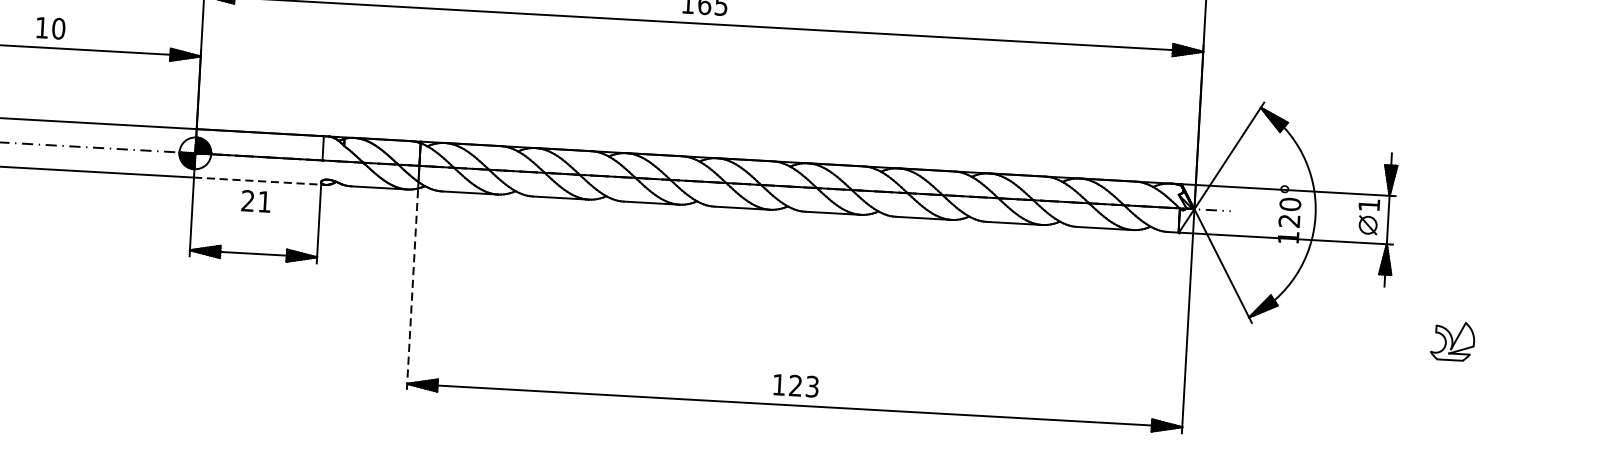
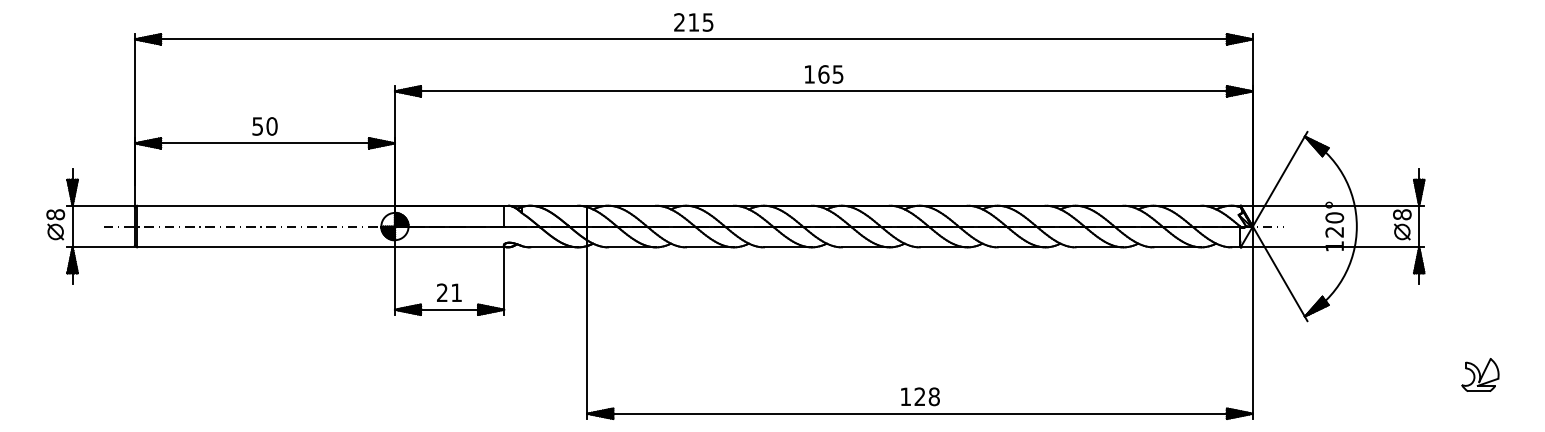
text: (41, 27) -> (257, 126), 10 -> 50
line: (259, 181) -> (451, 247), dashed -> solid
text: (256, 201) -> (449, 292), moved
text: (1369, 204) -> (1402, 214), 1 -> 8
line: (412, 290) -> (587, 333), dashed -> solid
part: (1453, 340) -> (1480, 374), moved
text: (811, 386) -> (933, 396), 123 -> 128

